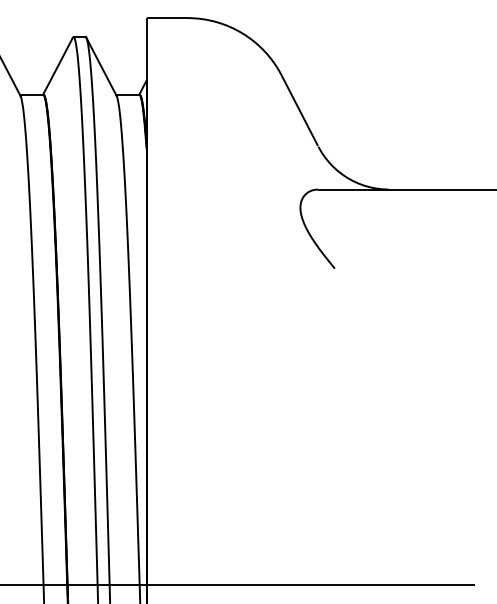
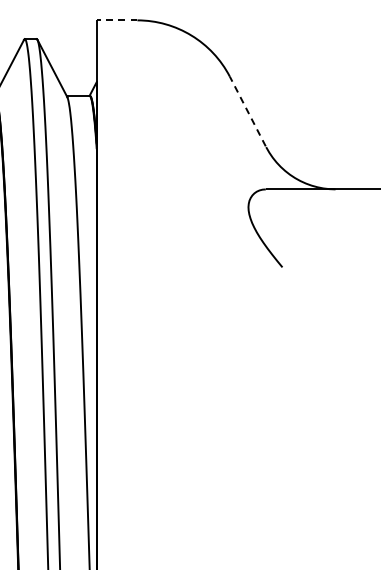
line: (167, 18) -> (117, 20), solid -> dashed
line: (299, 110) -> (247, 111), solid -> dashed

